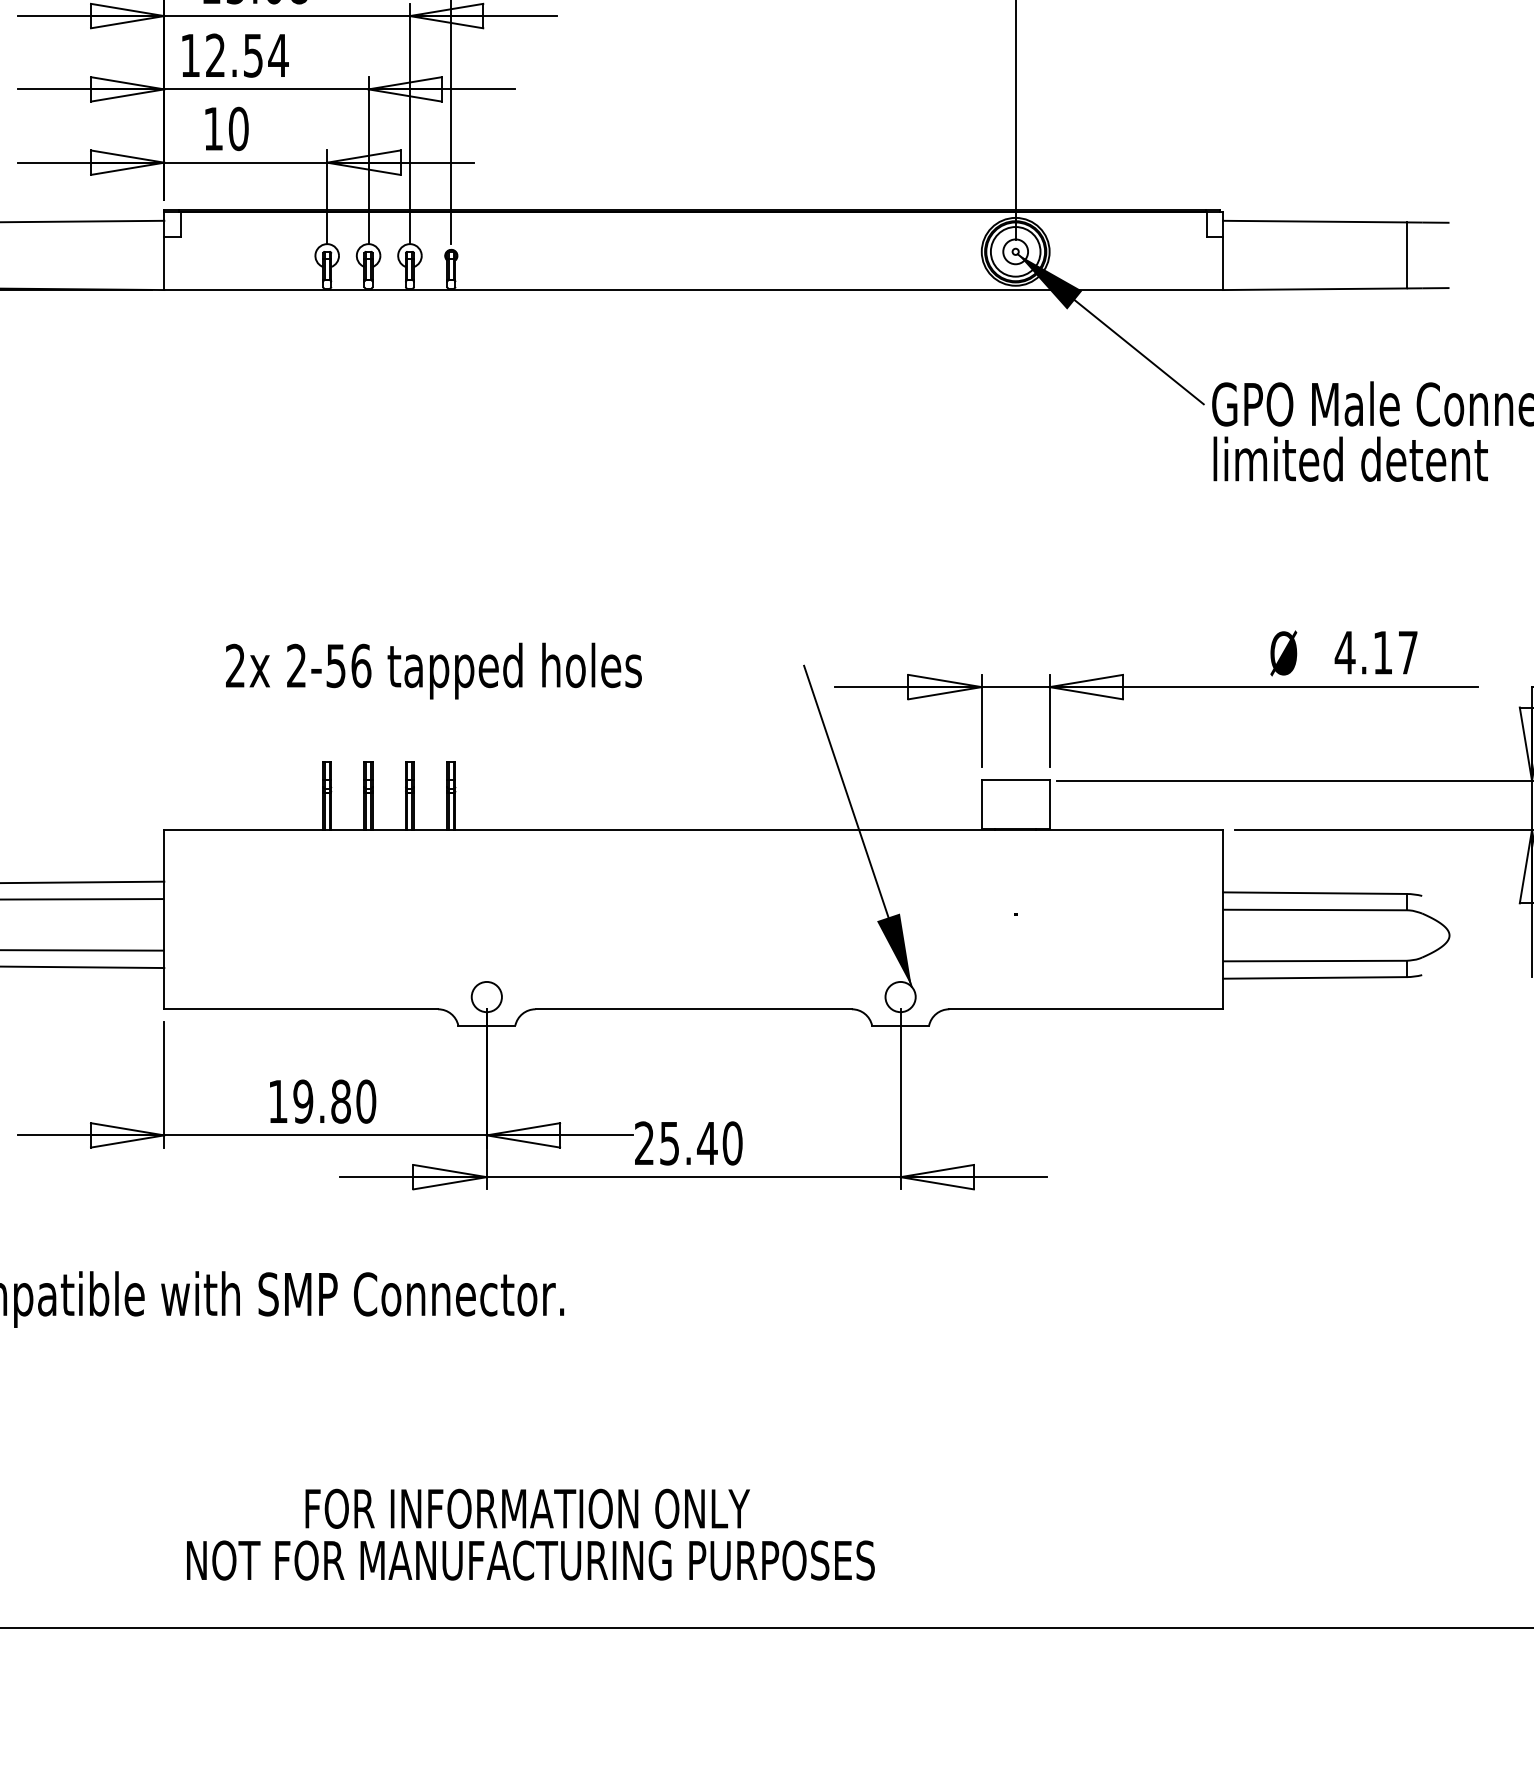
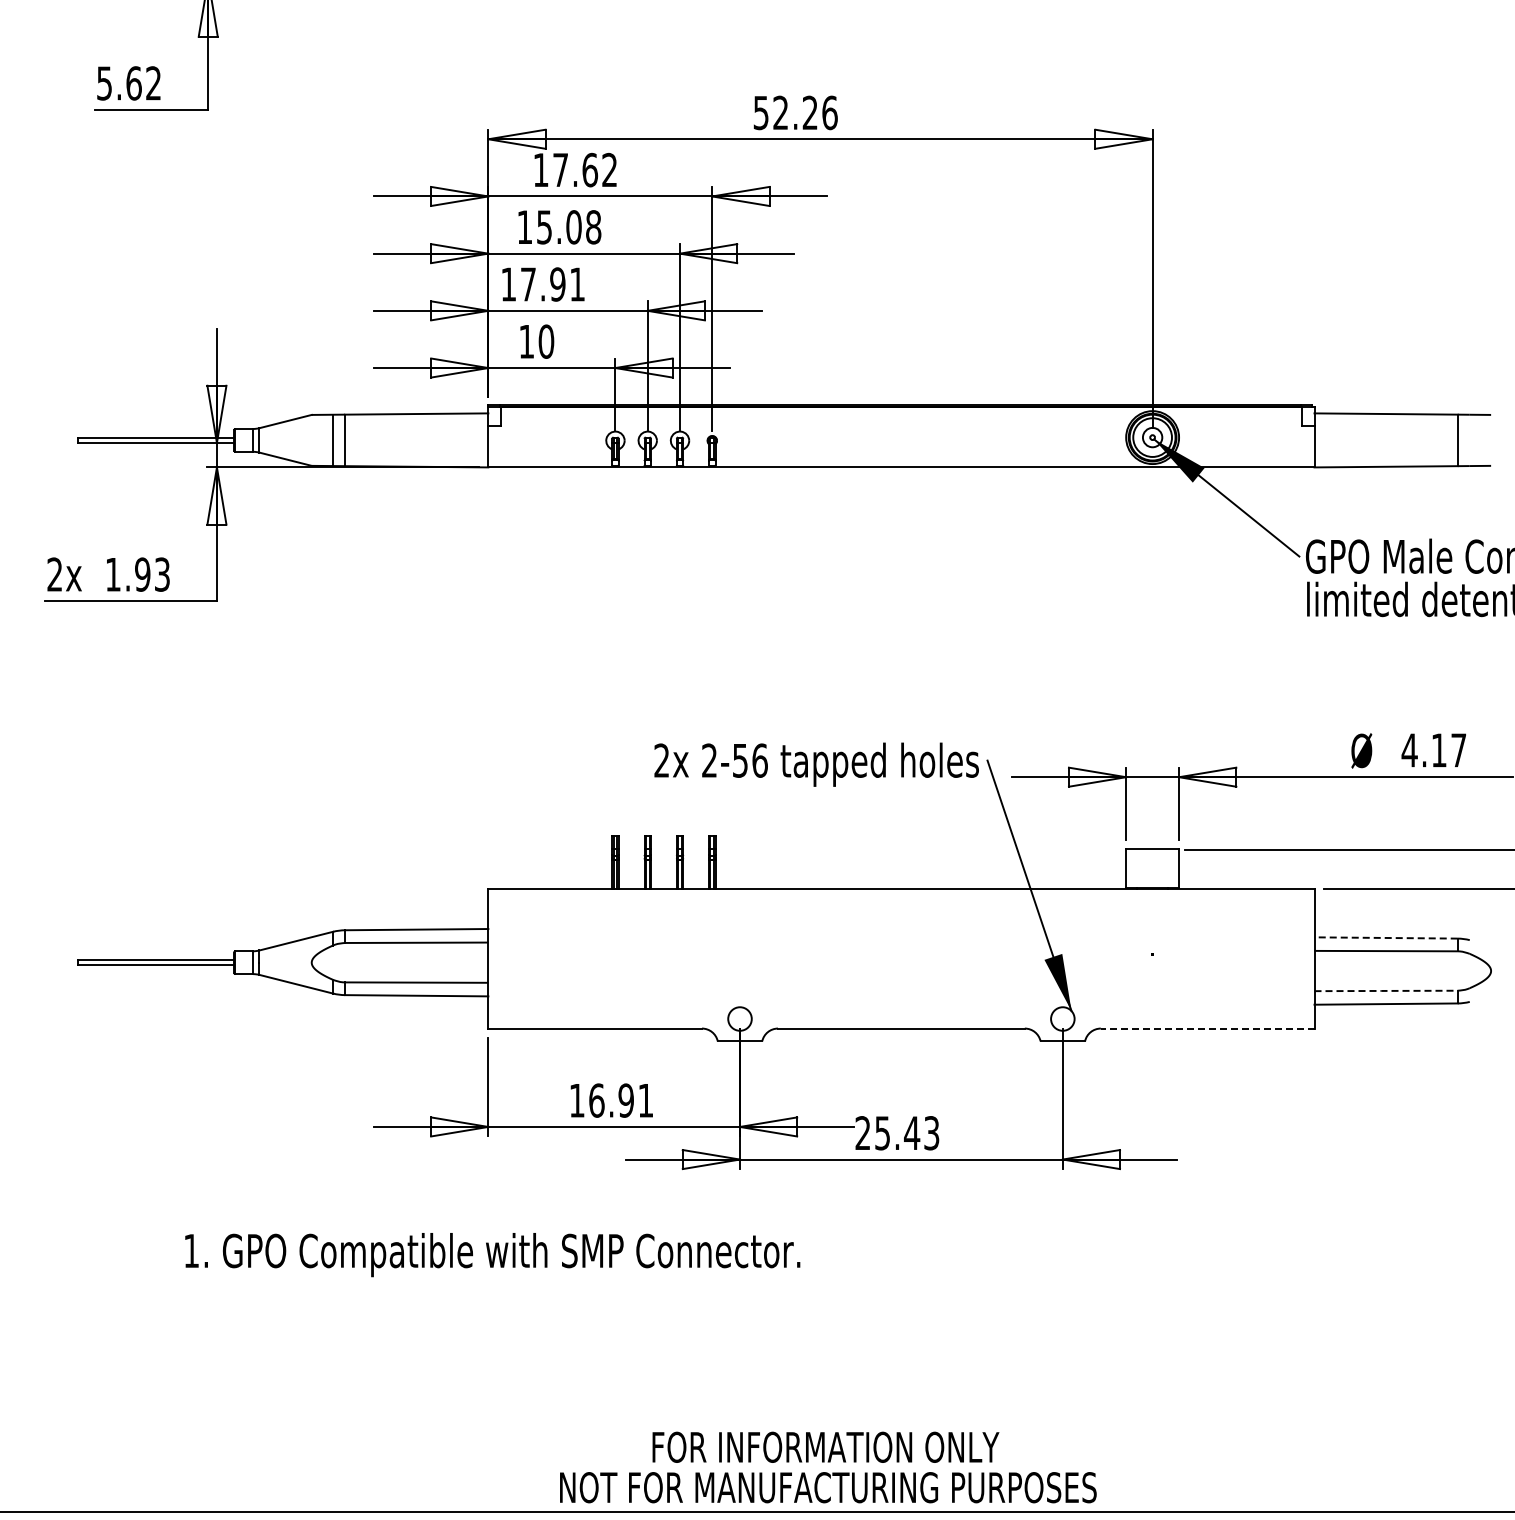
text: (247, 55) -> (553, 284), 12.54 -> 17.91
text: (433, 670) -> (816, 764), moved
line: (1315, 892) -> (1386, 937), solid -> dashed
line: (1315, 960) -> (1386, 990), solid -> dashed
line: (1086, 1009) -> (1207, 1028), solid -> dashed
text: (334, 1101) -> (621, 1100), 19.80 -> 16.91
text: (732, 1143) -> (931, 1133), 25.40 -> 25.43
text: (531, 1534) -> (828, 1467), moved

